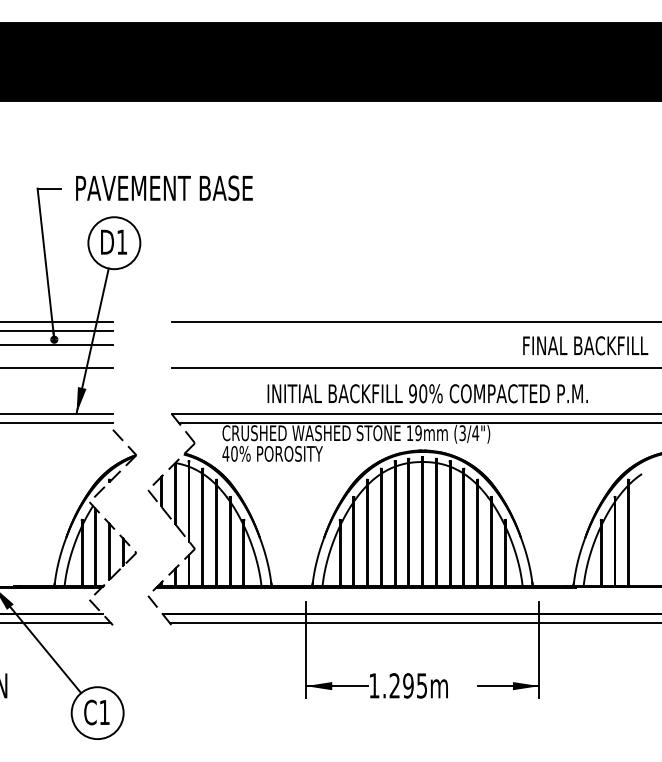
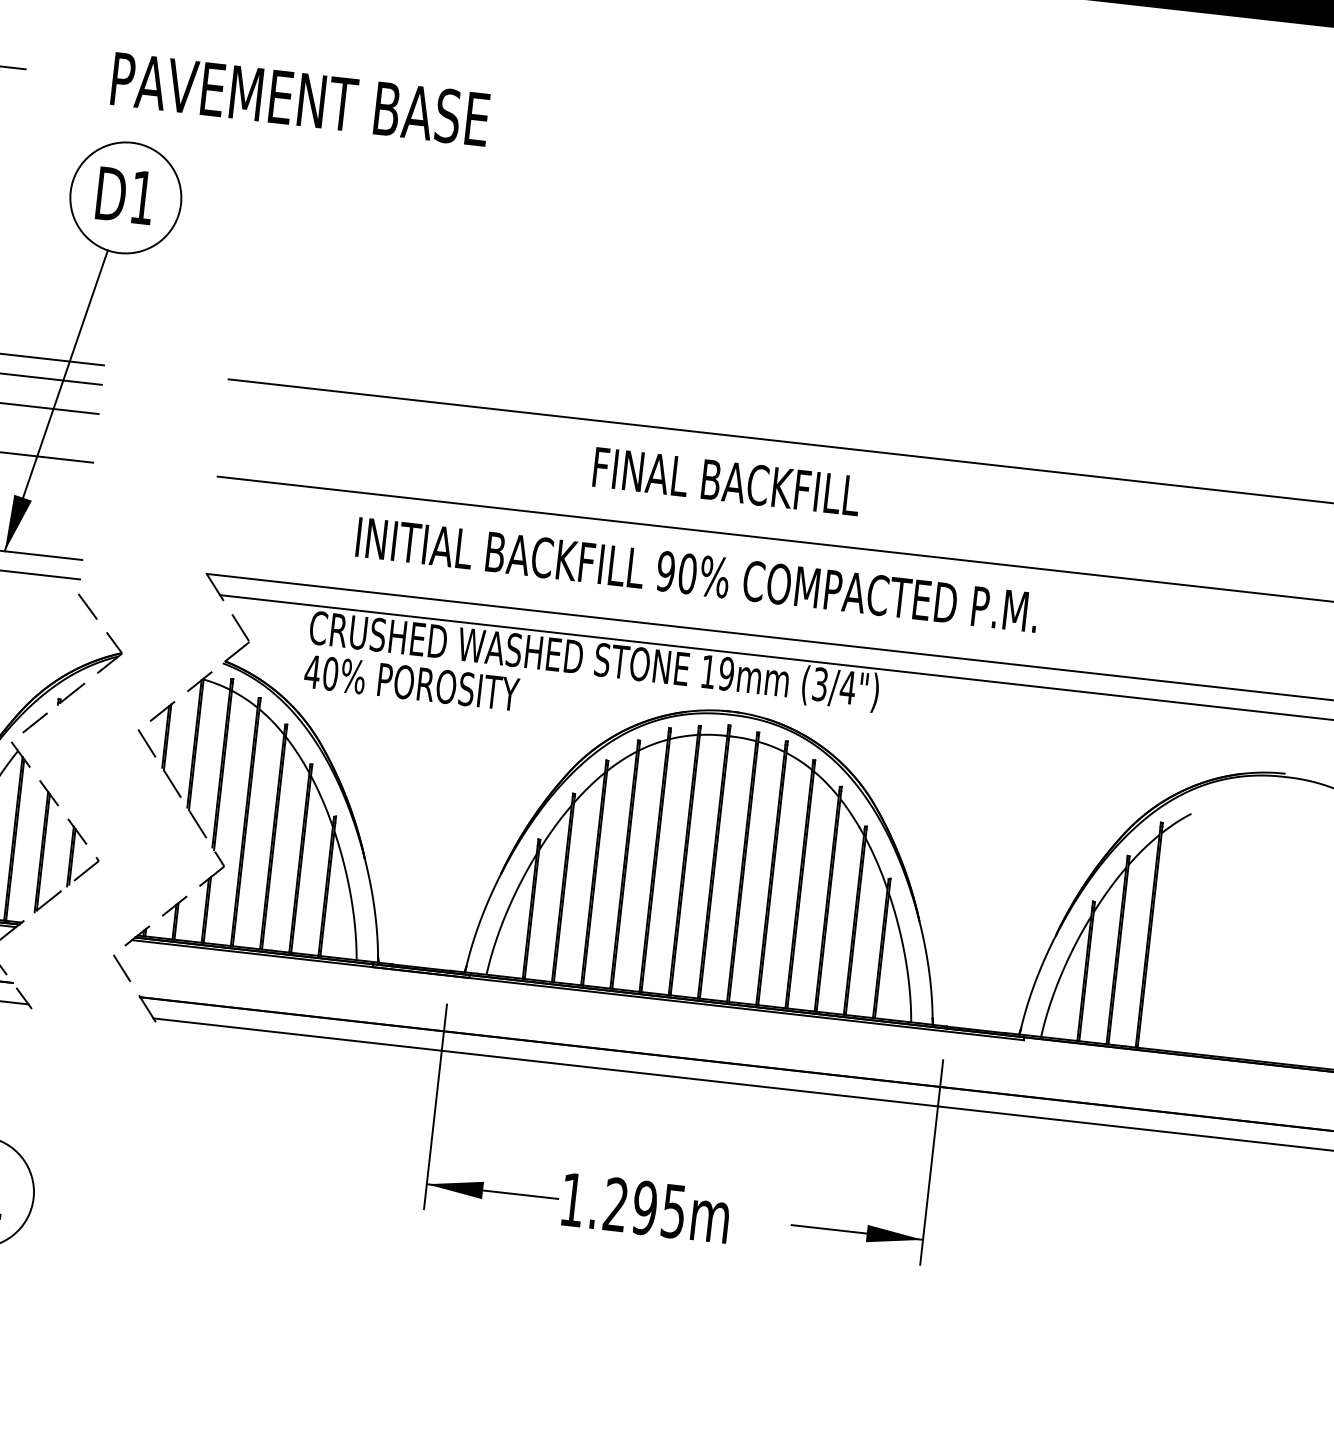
text: (164, 188) -> (300, 99), moved
text: (585, 345) -> (726, 480), moved
text: (427, 393) -> (696, 574), moved

